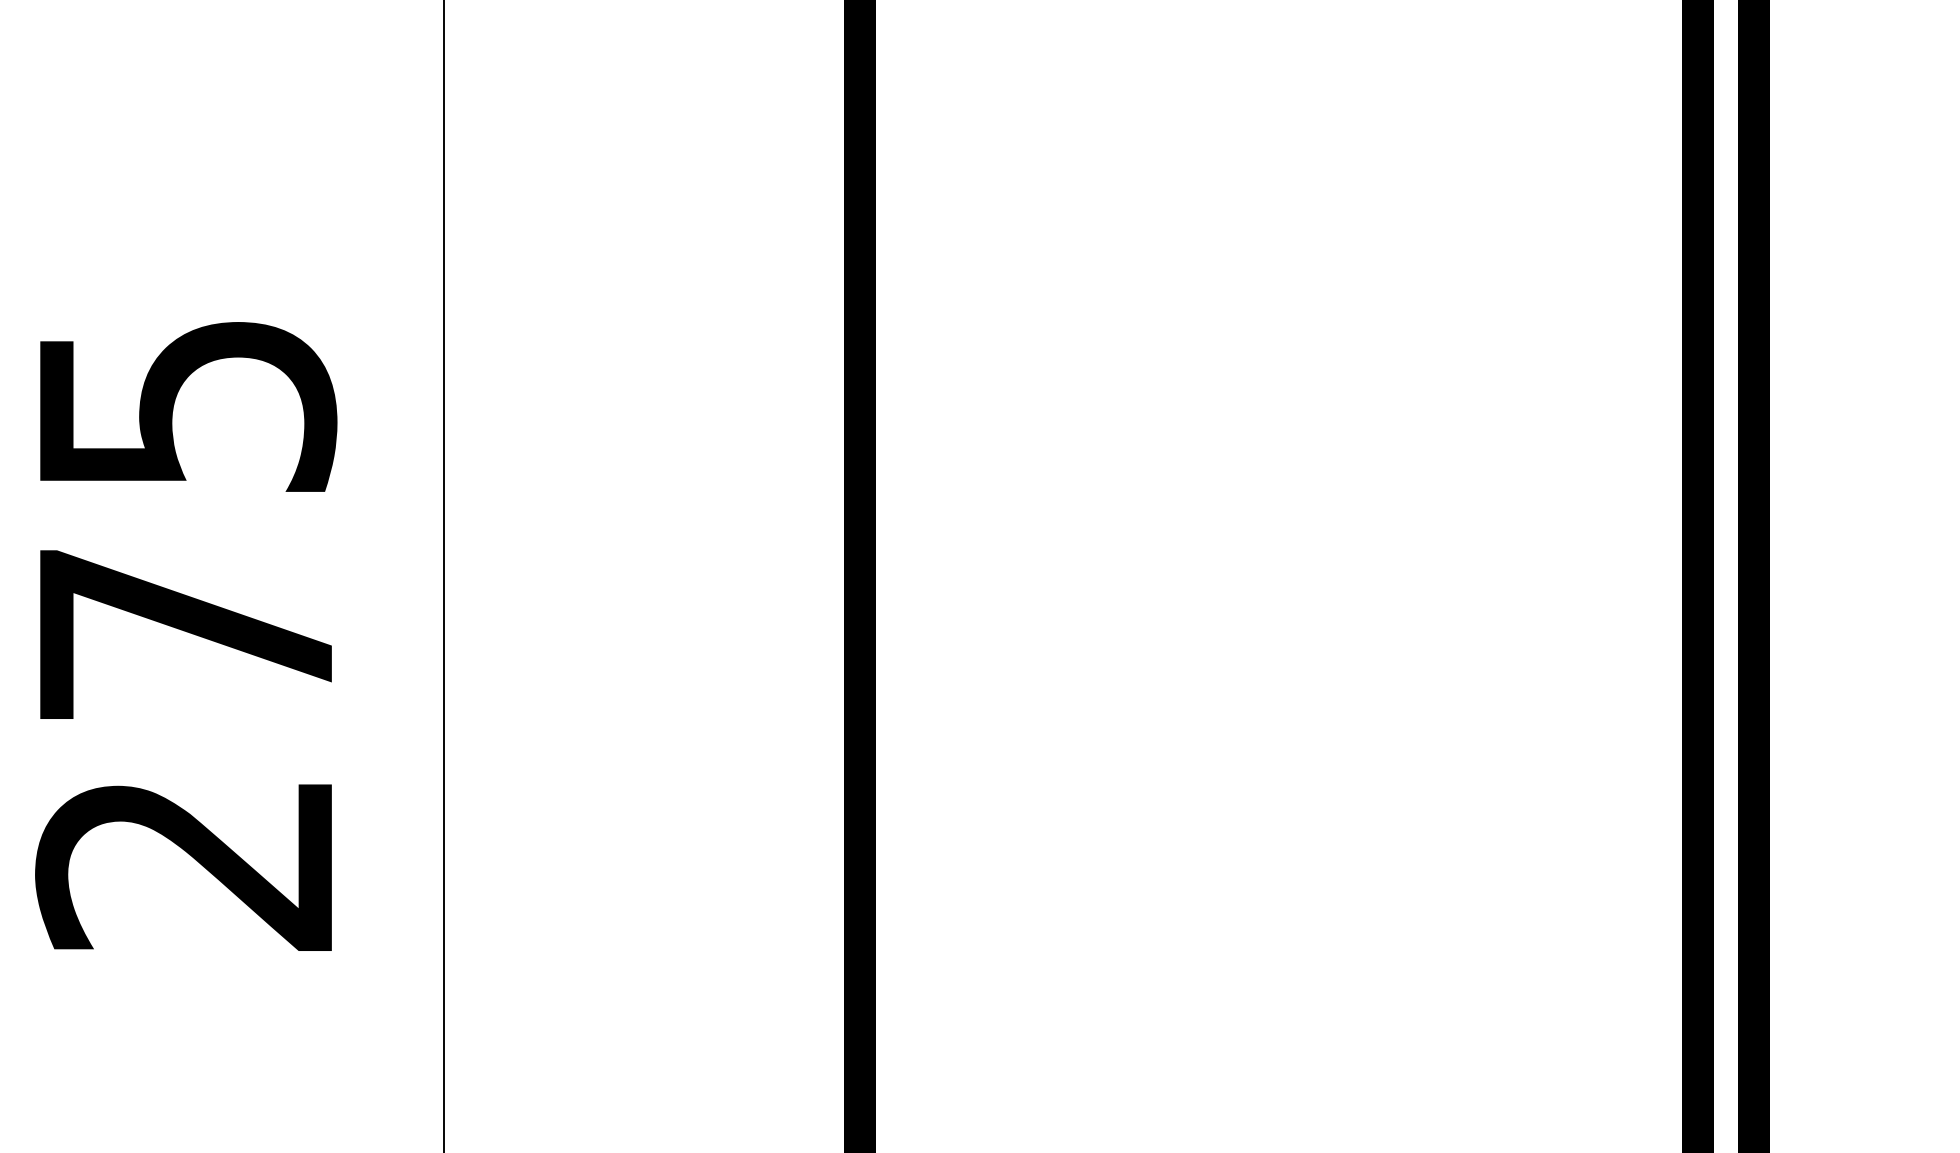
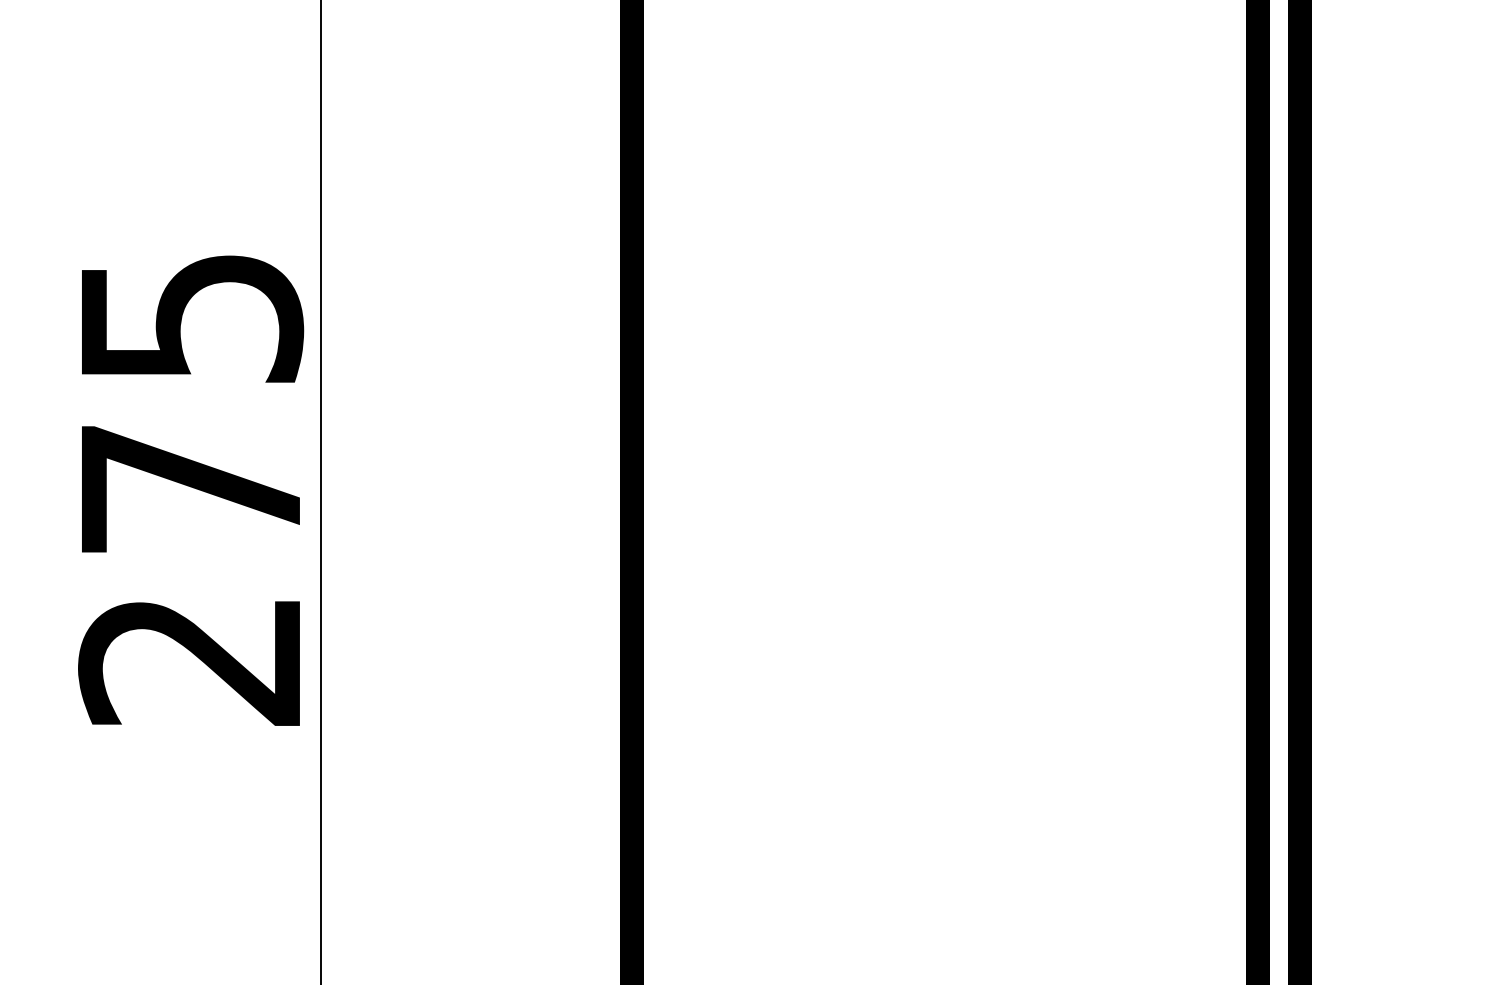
text: (186, 636) -> (191, 490), moved

